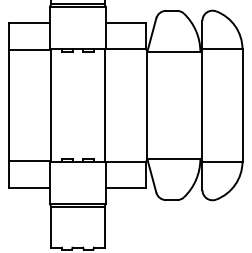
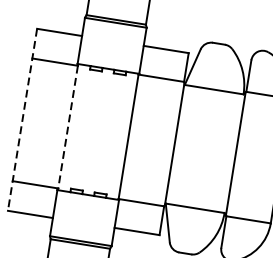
line: (9, 105) -> (22, 119), solid -> dashed
line: (50, 105) -> (68, 127), solid -> dashed

